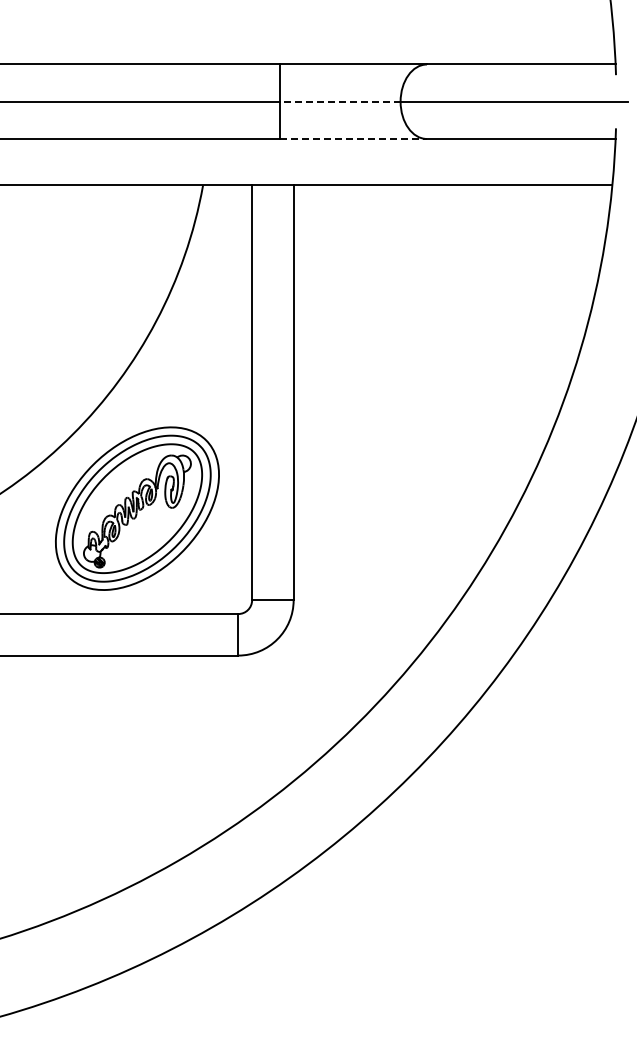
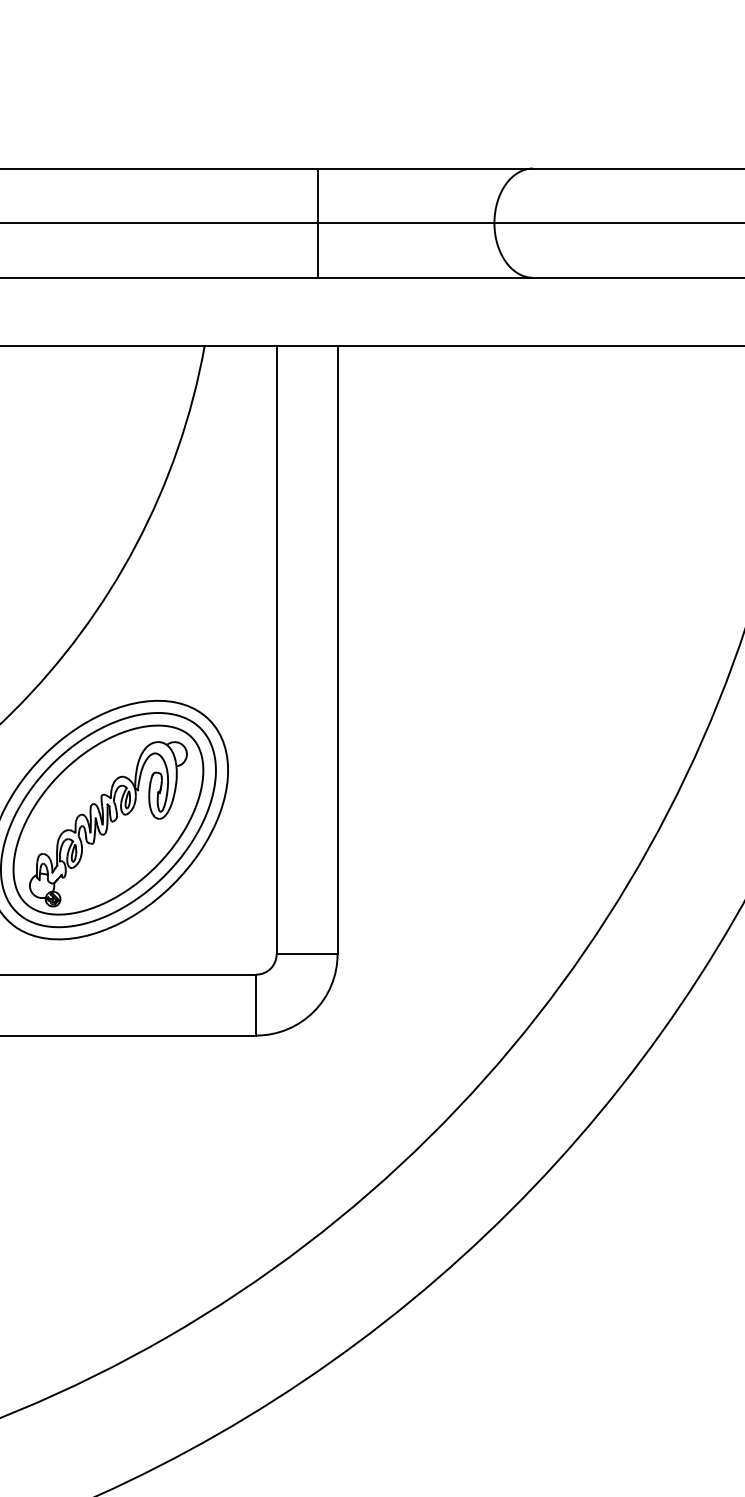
line: (339, 101) -> (404, 222), dashed -> solid
line: (354, 138) -> (426, 277), dashed -> solid

